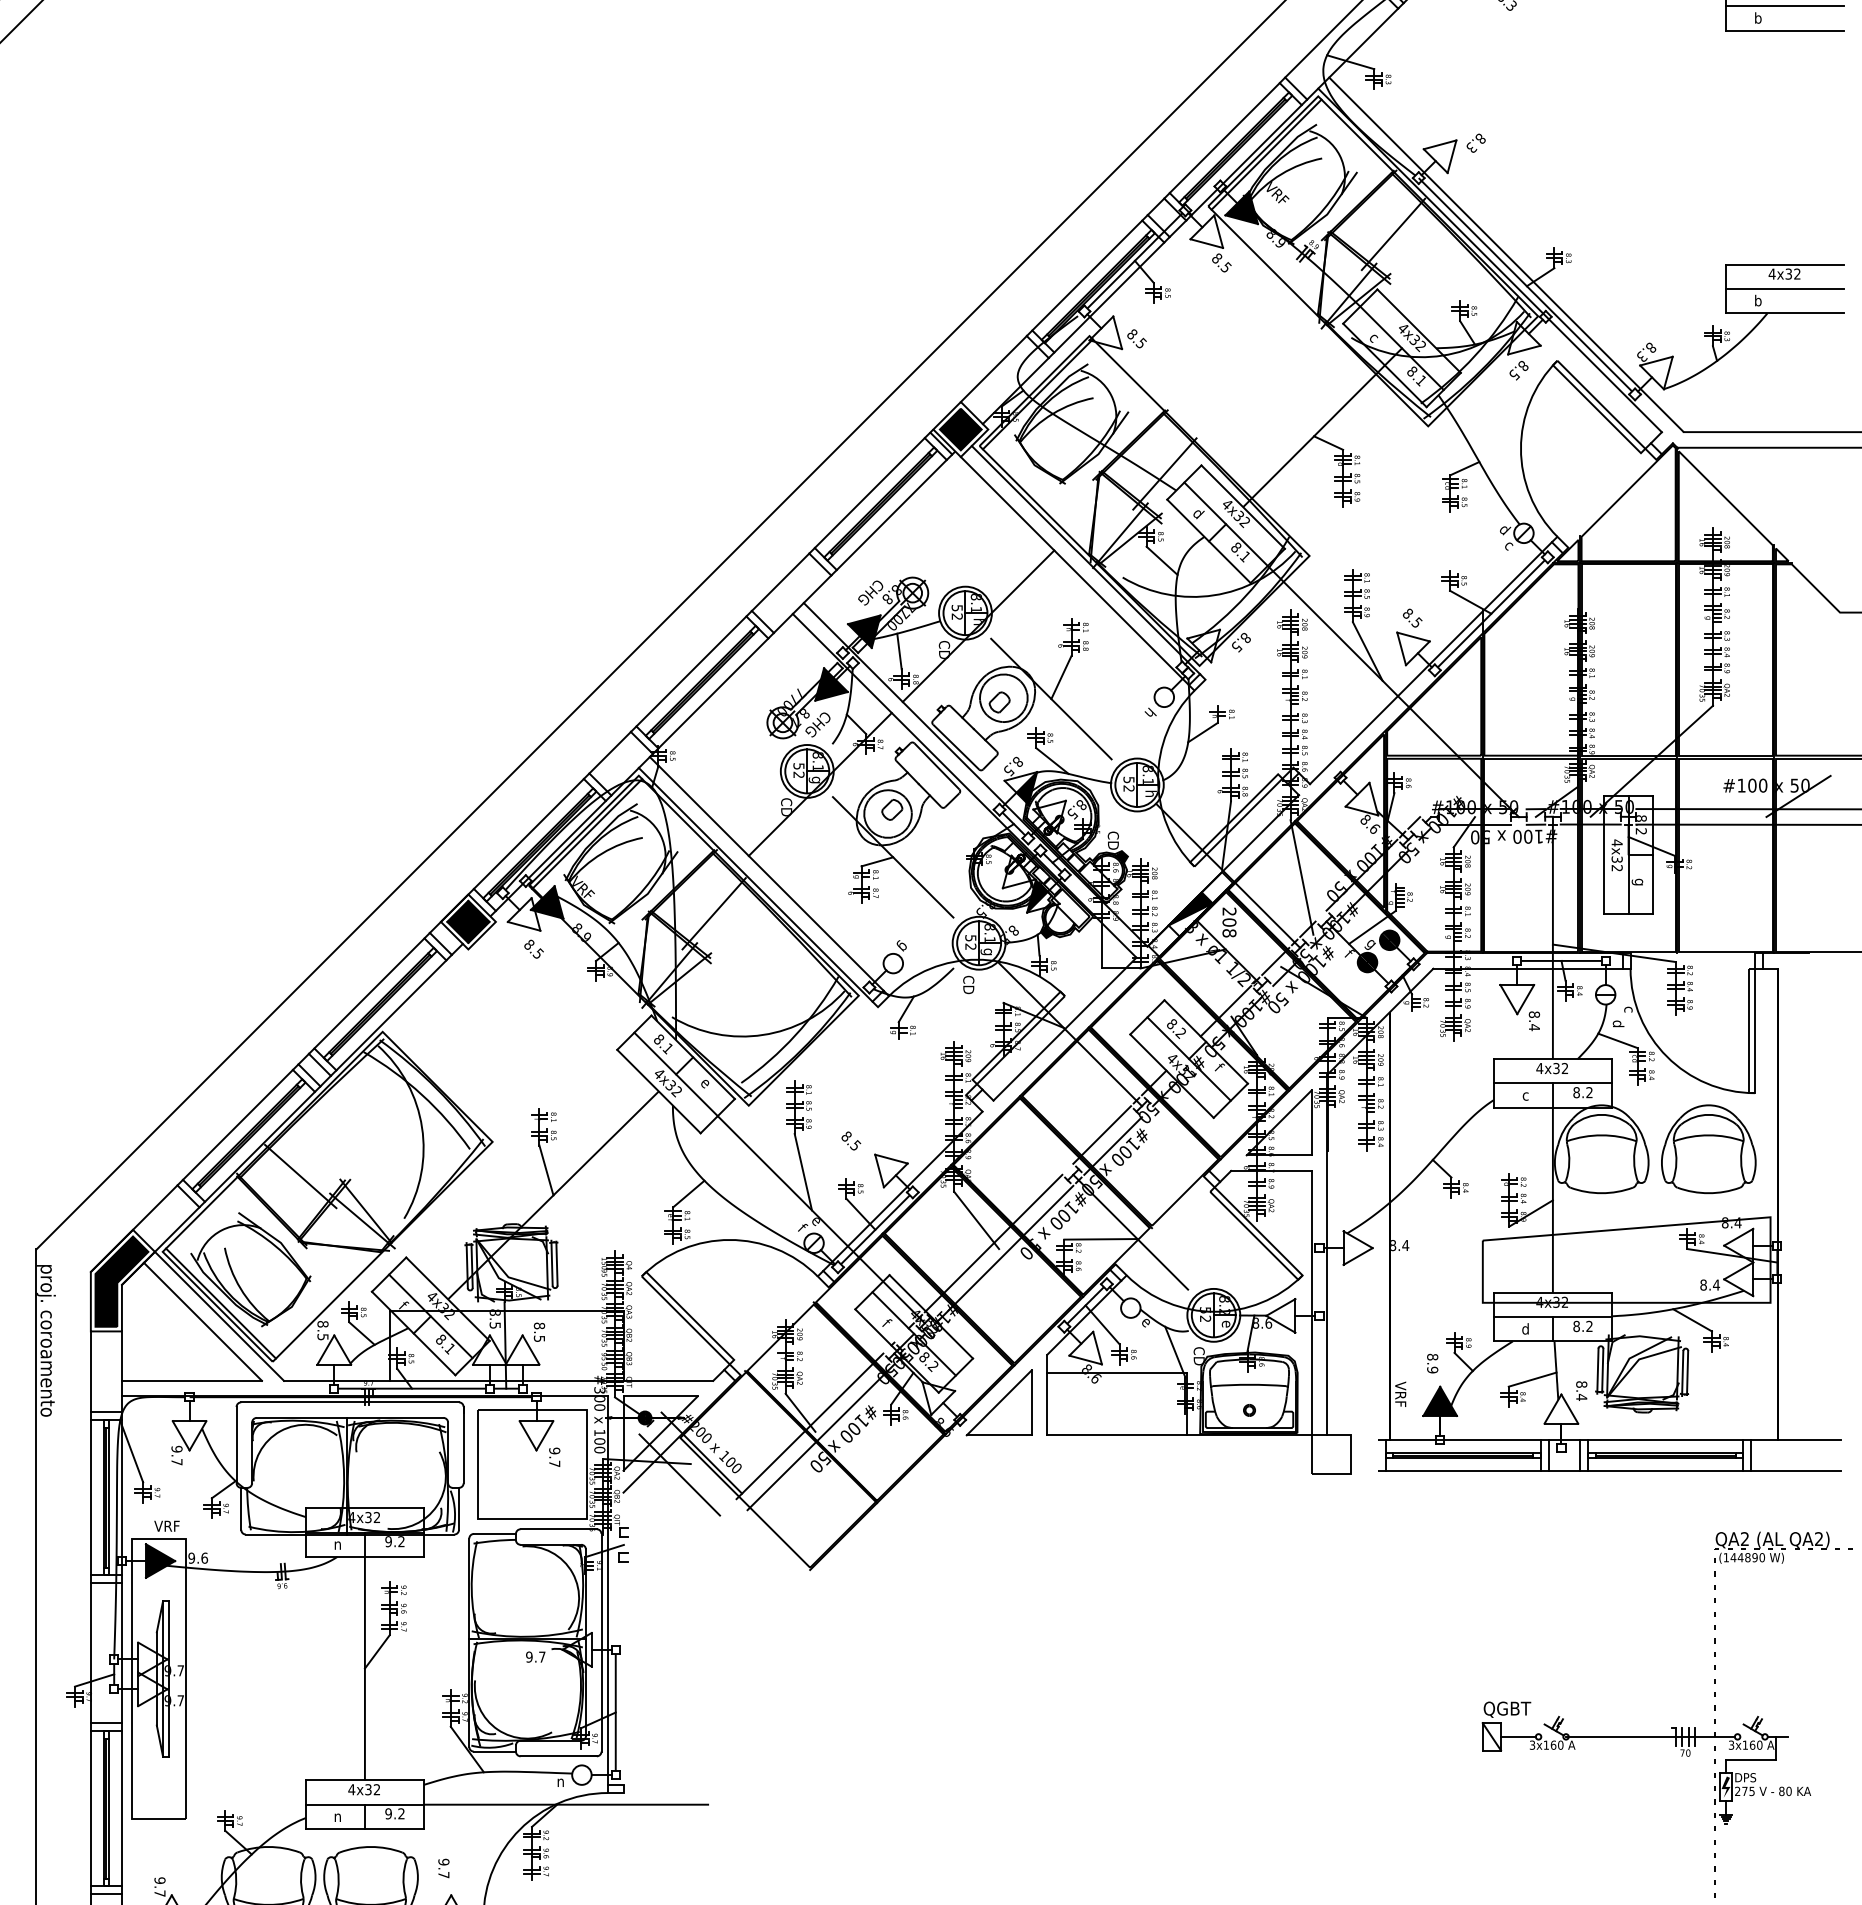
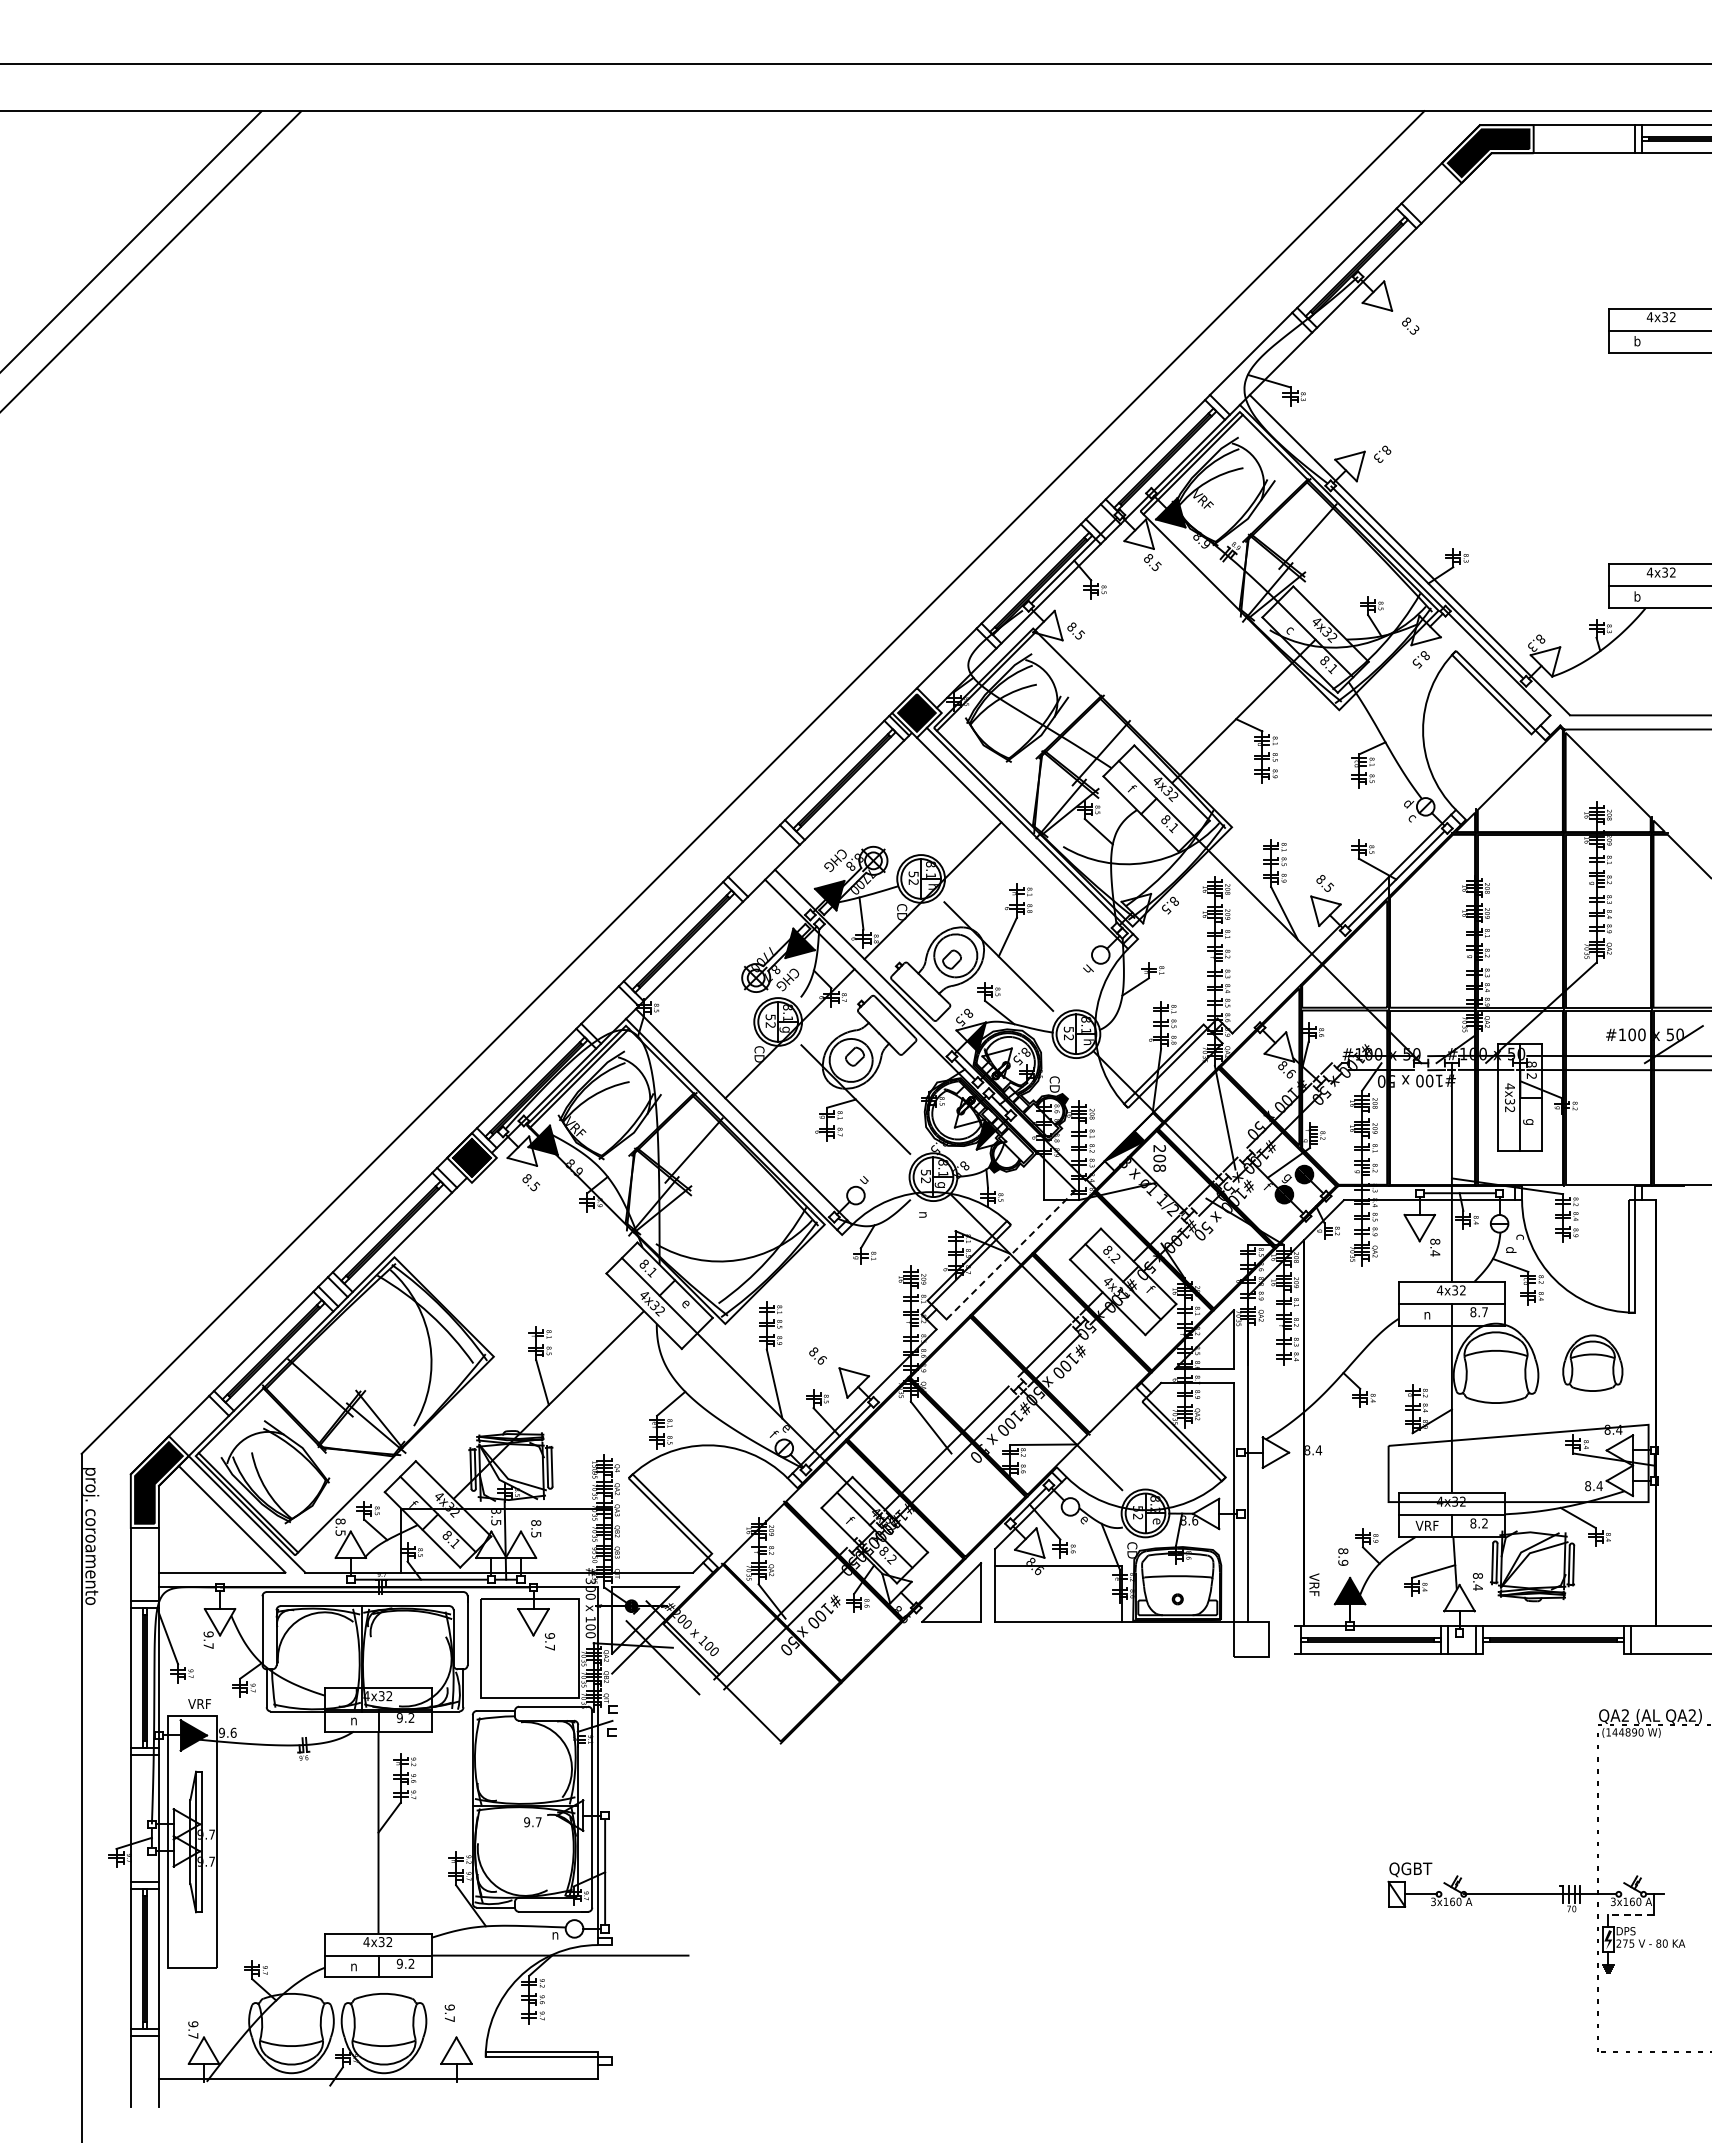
text: (1199, 514) -> (1132, 789), d -> f
text: (901, 945) -> (863, 1179), g -> n
text: (969, 984) -> (924, 1214), CD -> n
line: (1064, 1029) -> (1010, 1255), solid -> dashed
text: (1588, 1092) -> (1484, 1312), 8.2 -> 8.7
text: (1525, 1096) -> (1427, 1315), c -> n
text: (855, 1144) -> (821, 1359), 8.5 -> 8.6
part: (1708, 1148) -> (1592, 1362), size x0.7
text: (1524, 1328) -> (1426, 1525), d -> VRF
line: (1665, 1471) -> (1553, 1654), removed
line: (1751, 1759) -> (1631, 1914), solid -> dashed

